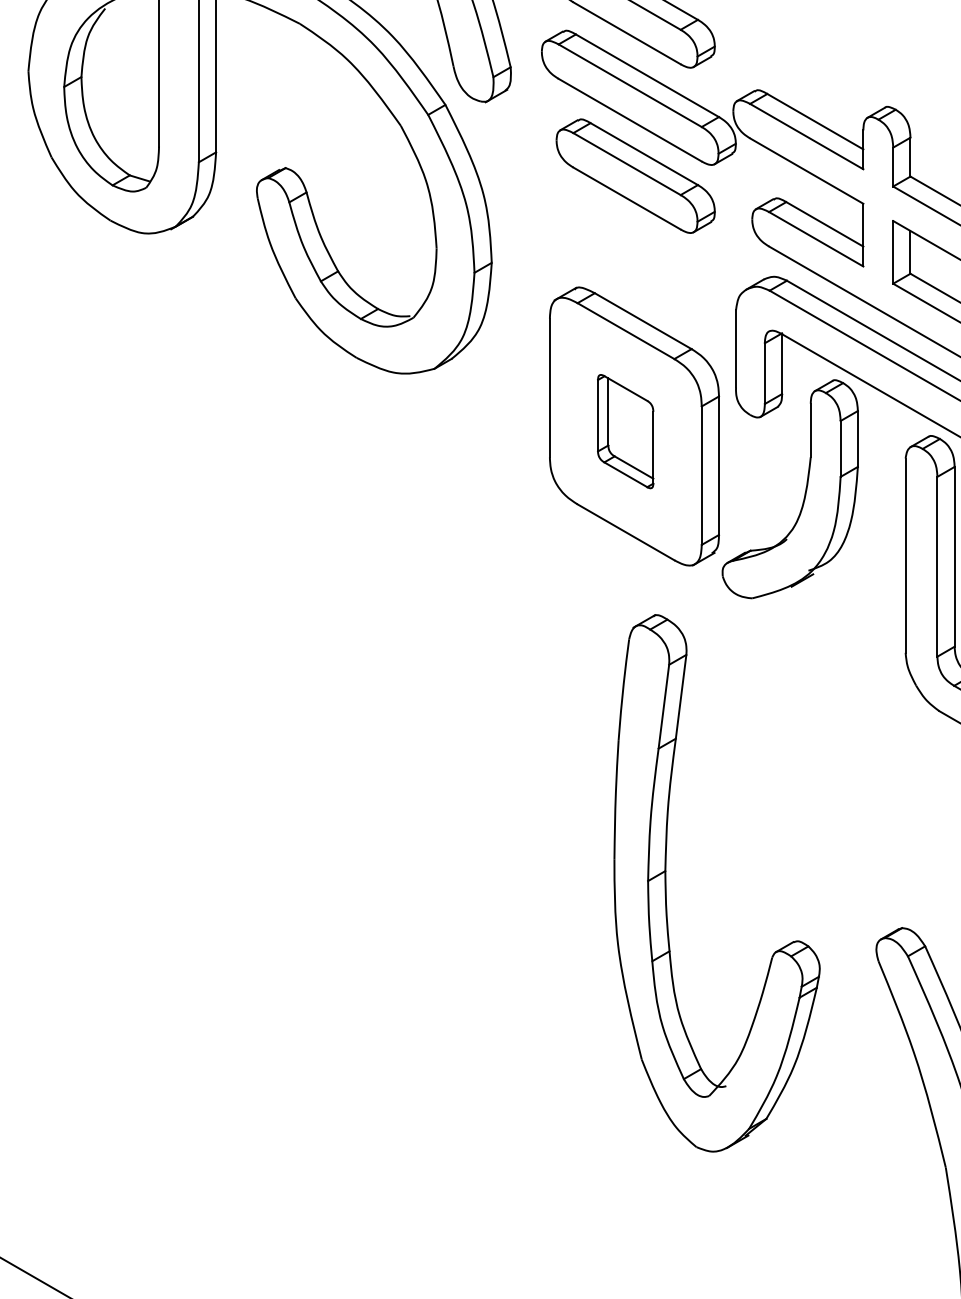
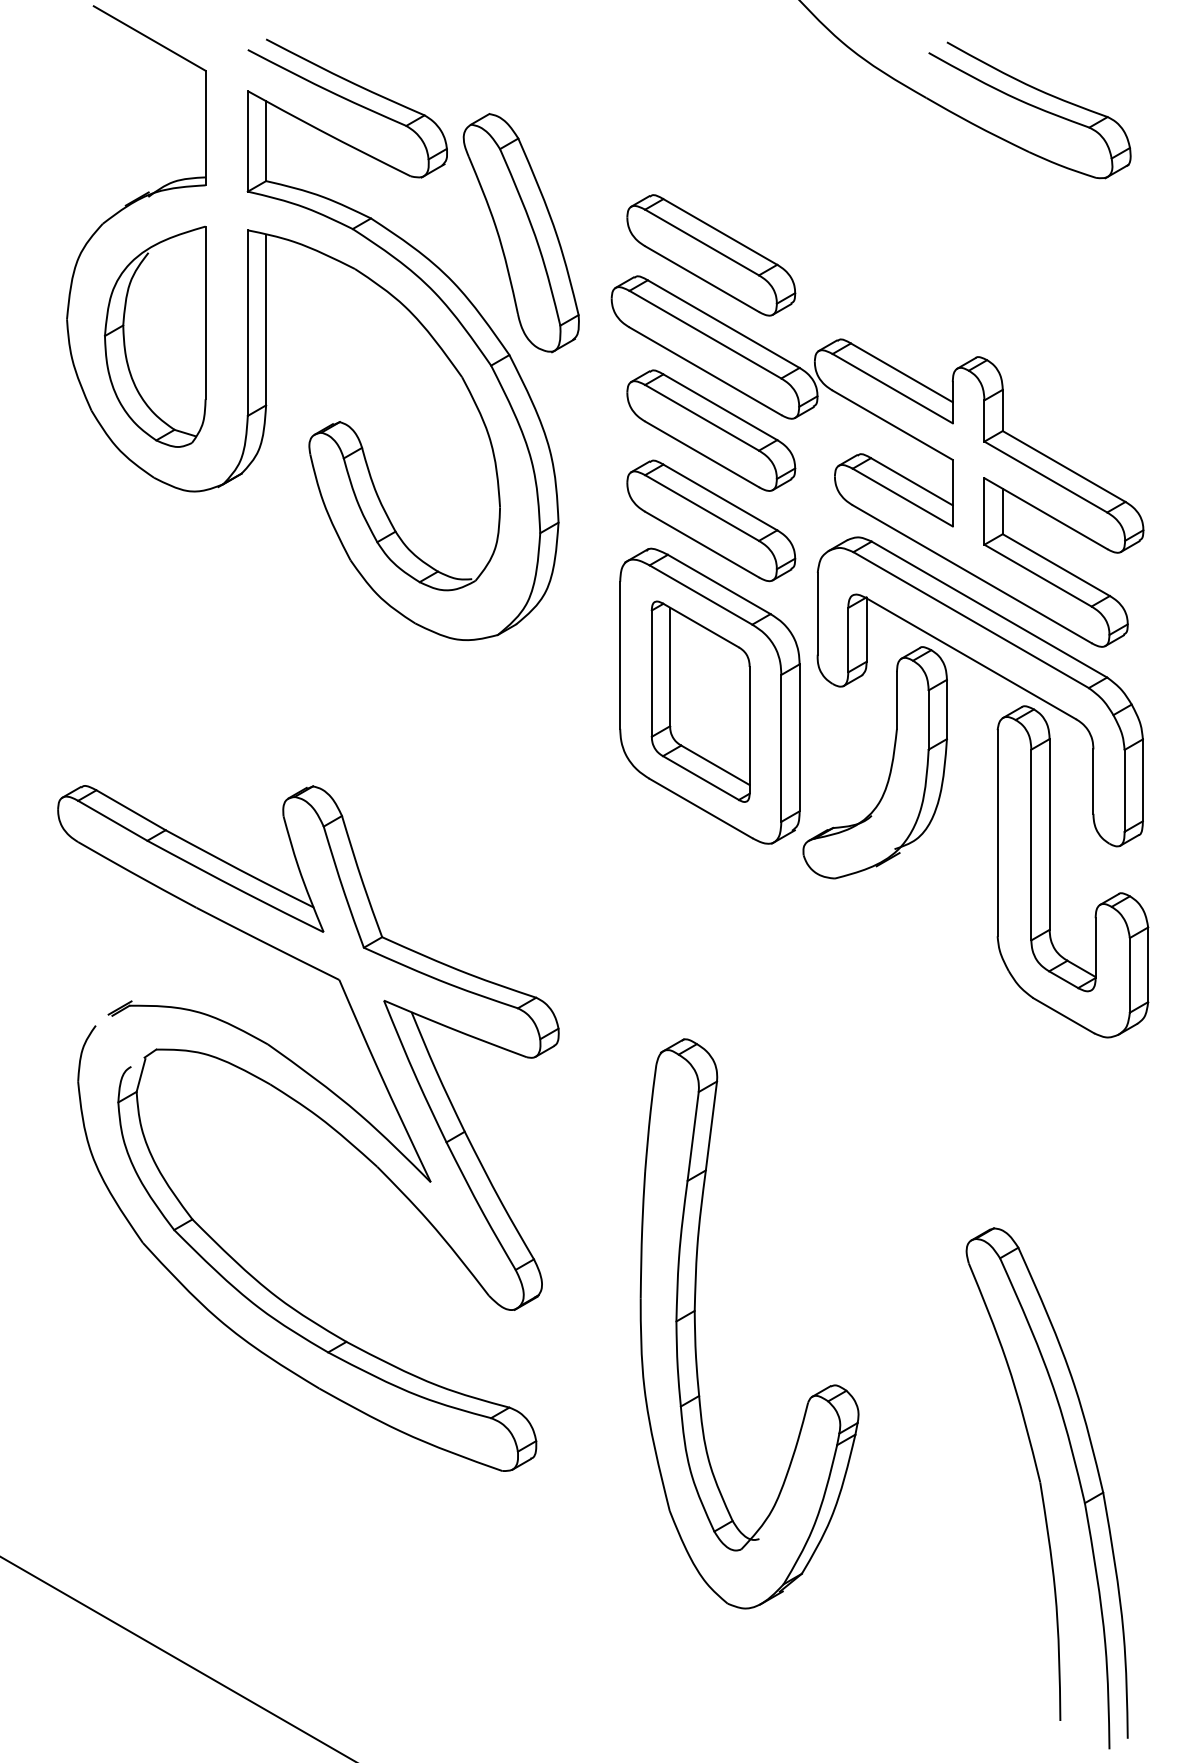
part: (635, 260) -> (711, 520), added
part: (625, 431) -> (700, 701), size x1.67
part: (265, 824) -> (318, 1118), added
part: (666, 882) -> (695, 1323), moved

